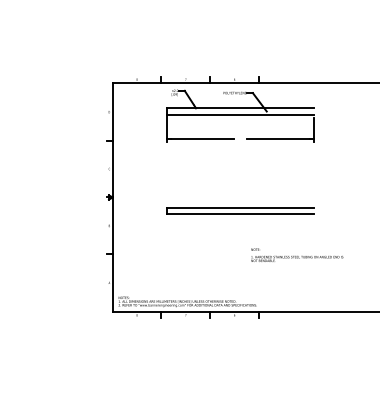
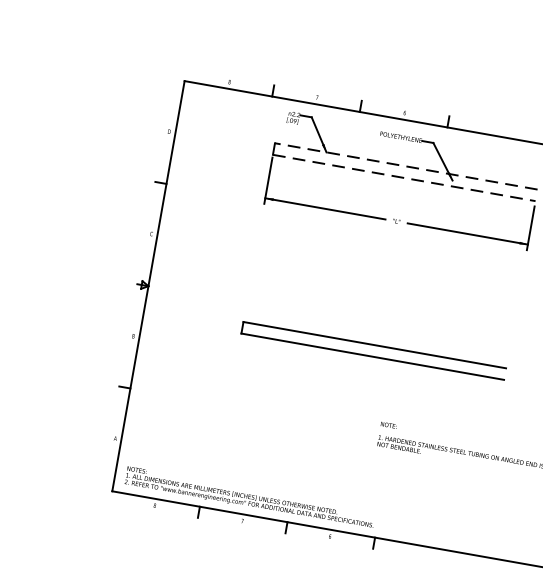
line: (239, 108) -> (404, 166), solid -> dashed
line: (240, 114) -> (404, 177), solid -> dashed

